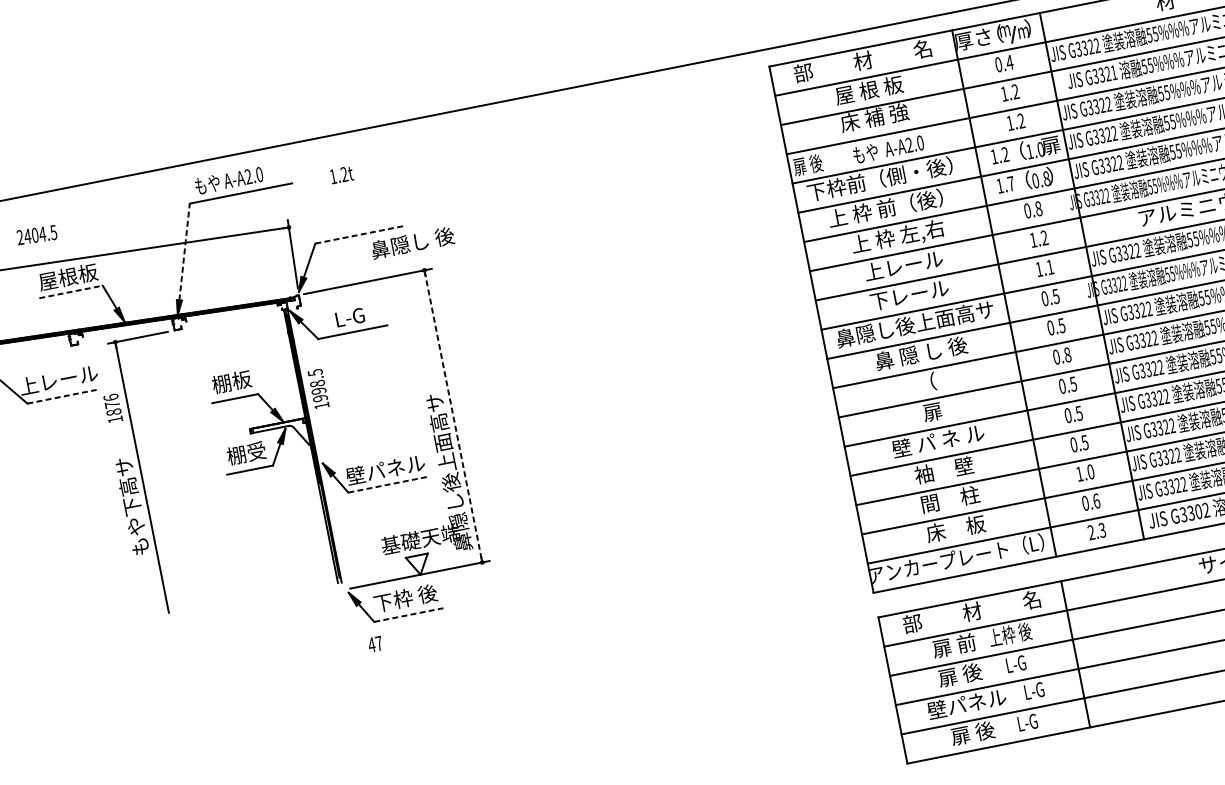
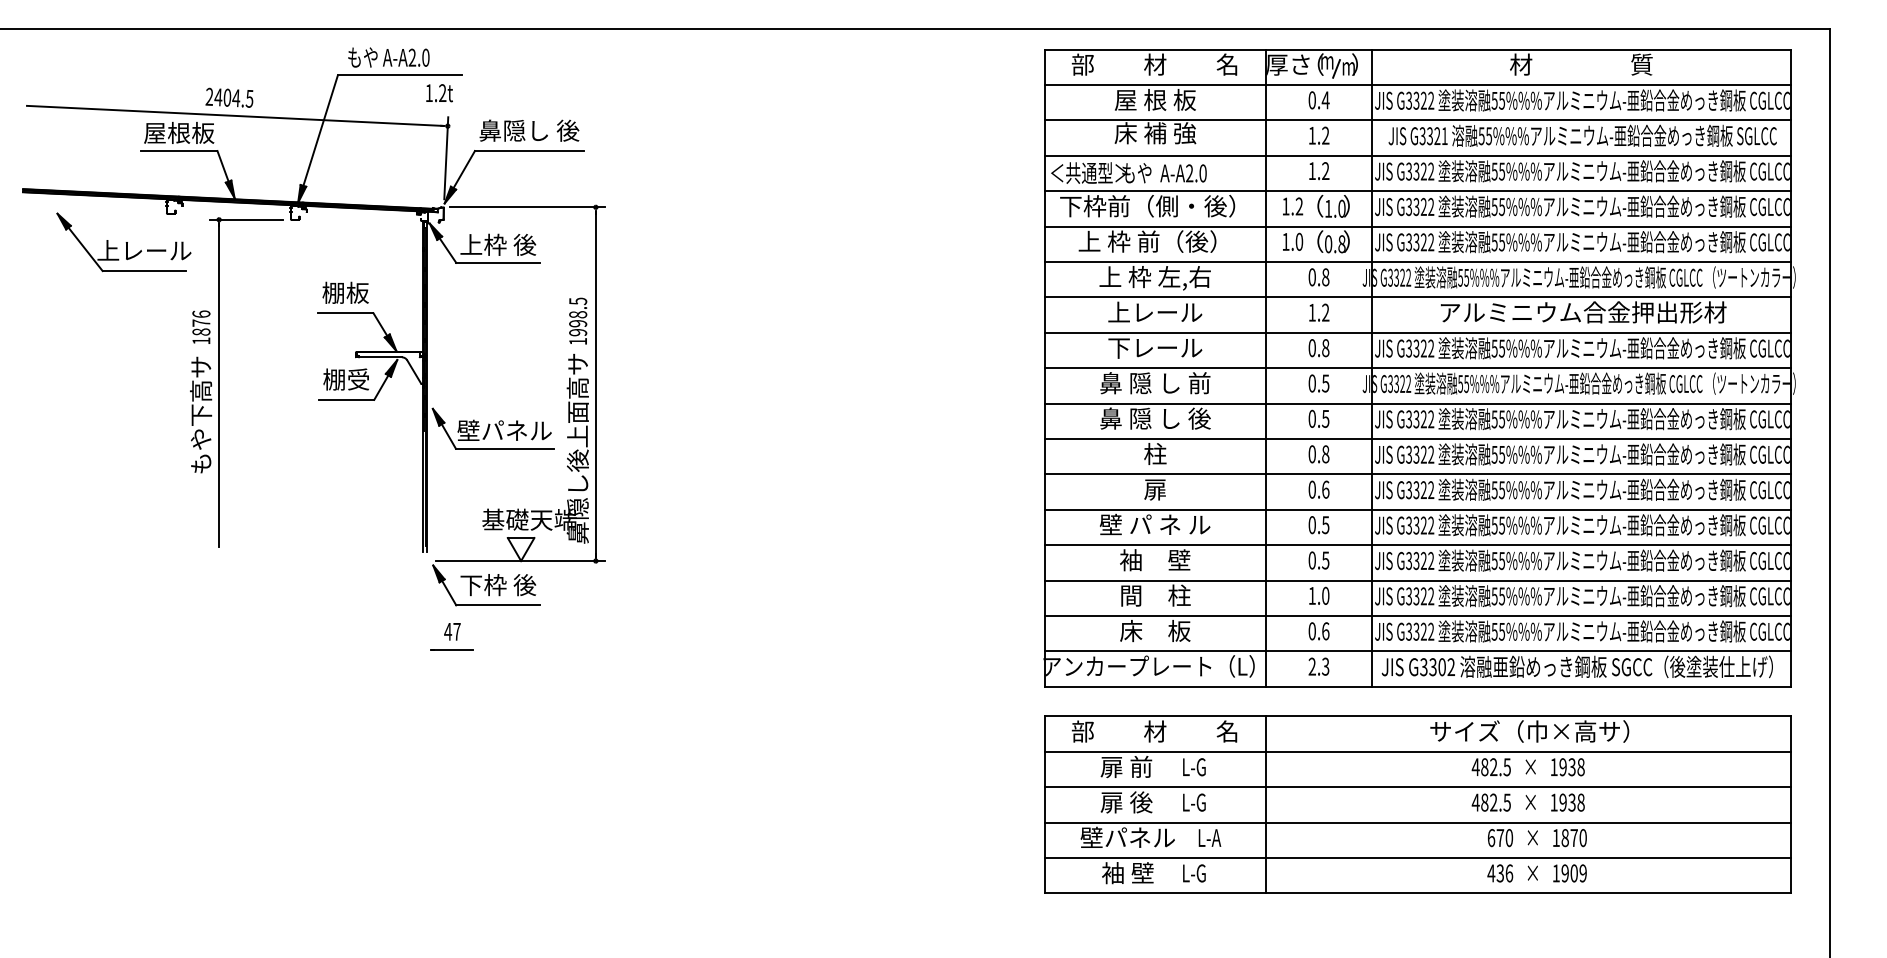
text: (1050, 145) -> (1354, 206), 扉 -> ）
text: (825, 161) -> (1088, 173), 扉 後 -> ＜共通型＞
text: (341, 175) -> (439, 93), moved
text: (1011, 183) -> (1299, 241), 1.7 -> 1.0
text: (36, 234) -> (229, 97), moved
line: (360, 235) -> (529, 151), dashed -> solid
text: (412, 242) -> (529, 130), moved
line: (184, 251) -> (320, 130), dashed -> solid
text: (1044, 268) -> (1318, 348), 1.1 -> 0.8
line: (71, 292) -> (179, 151), dashed -> solid
text: (350, 316) -> (498, 244), L-G -> 上枠 後
text: (914, 324) -> (1154, 383), 鼻隠し後上面高サ -> 鼻 隠 し 前
text: (926, 382) -> (1155, 453), （ -> 柱
text: (1073, 384) -> (1325, 489), 0.5 -> 0.6
text: (318, 388) -> (578, 320), moved
line: (62, 397) -> (144, 271), dashed -> solid
text: (113, 407) -> (201, 326), moved
line: (452, 415) -> (595, 383), dashed -> solid
line: (388, 484) -> (504, 448), dashed -> solid
line: (409, 615) -> (498, 605), dashed -> solid
text: (1010, 634) -> (1194, 766), 上枠 後 -> L-G
line: (377, 659) -> (451, 649), added
text: (1034, 691) -> (1209, 838), L-G -> L-A
text: (972, 733) -> (1127, 873), 扉 後 -> 袖 壁

